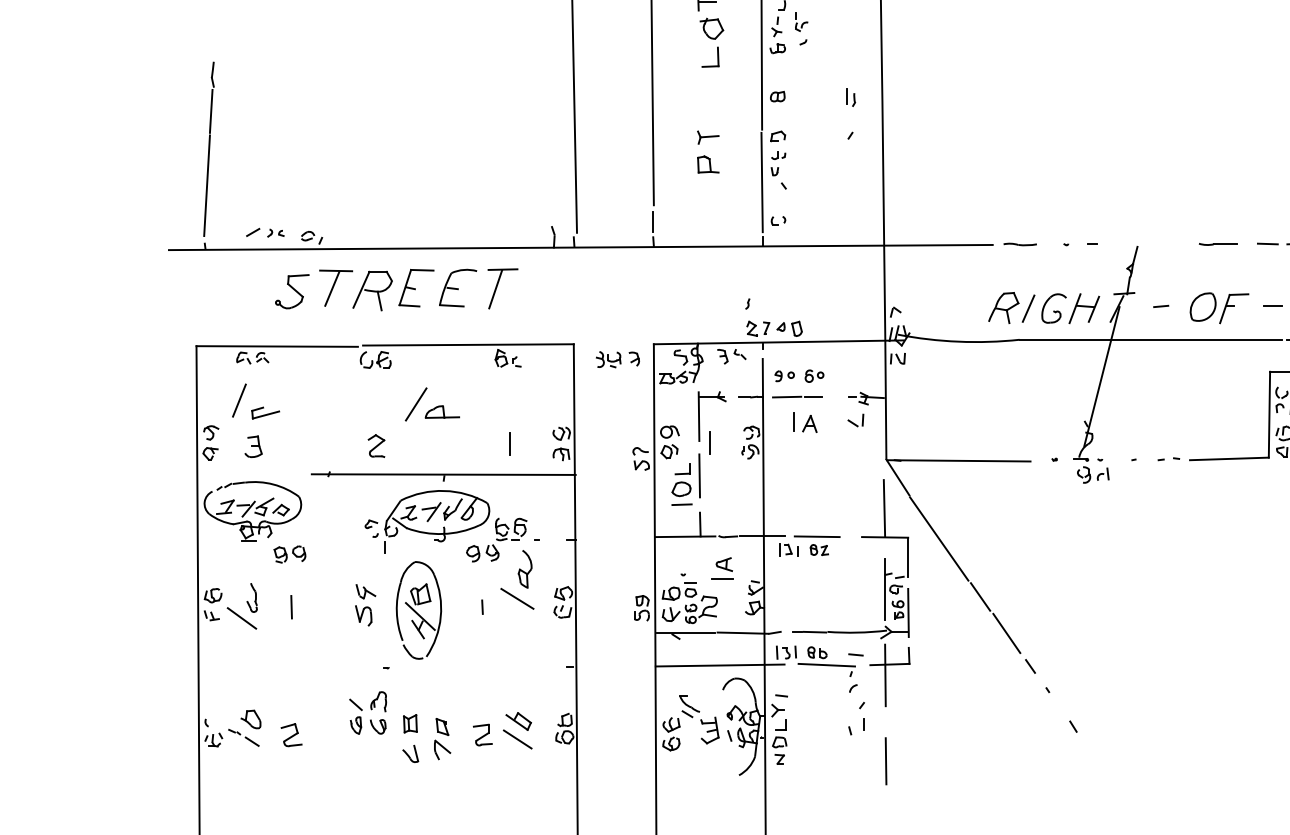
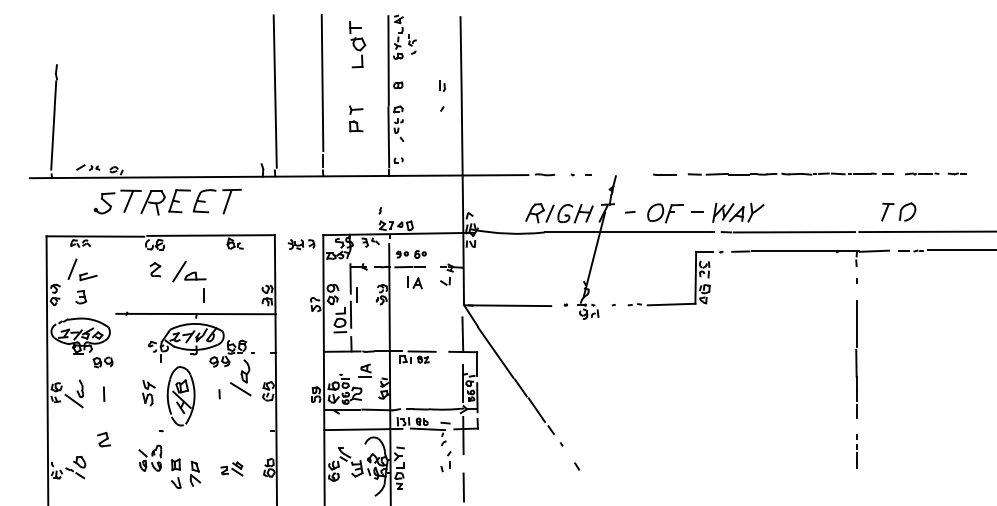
line: (508, 443) -> (203, 295), moved
part: (376, 445) -> (155, 269), moved
part: (502, 729) -> (231, 468), size x0.6
part: (290, 734) -> (103, 439), moved

